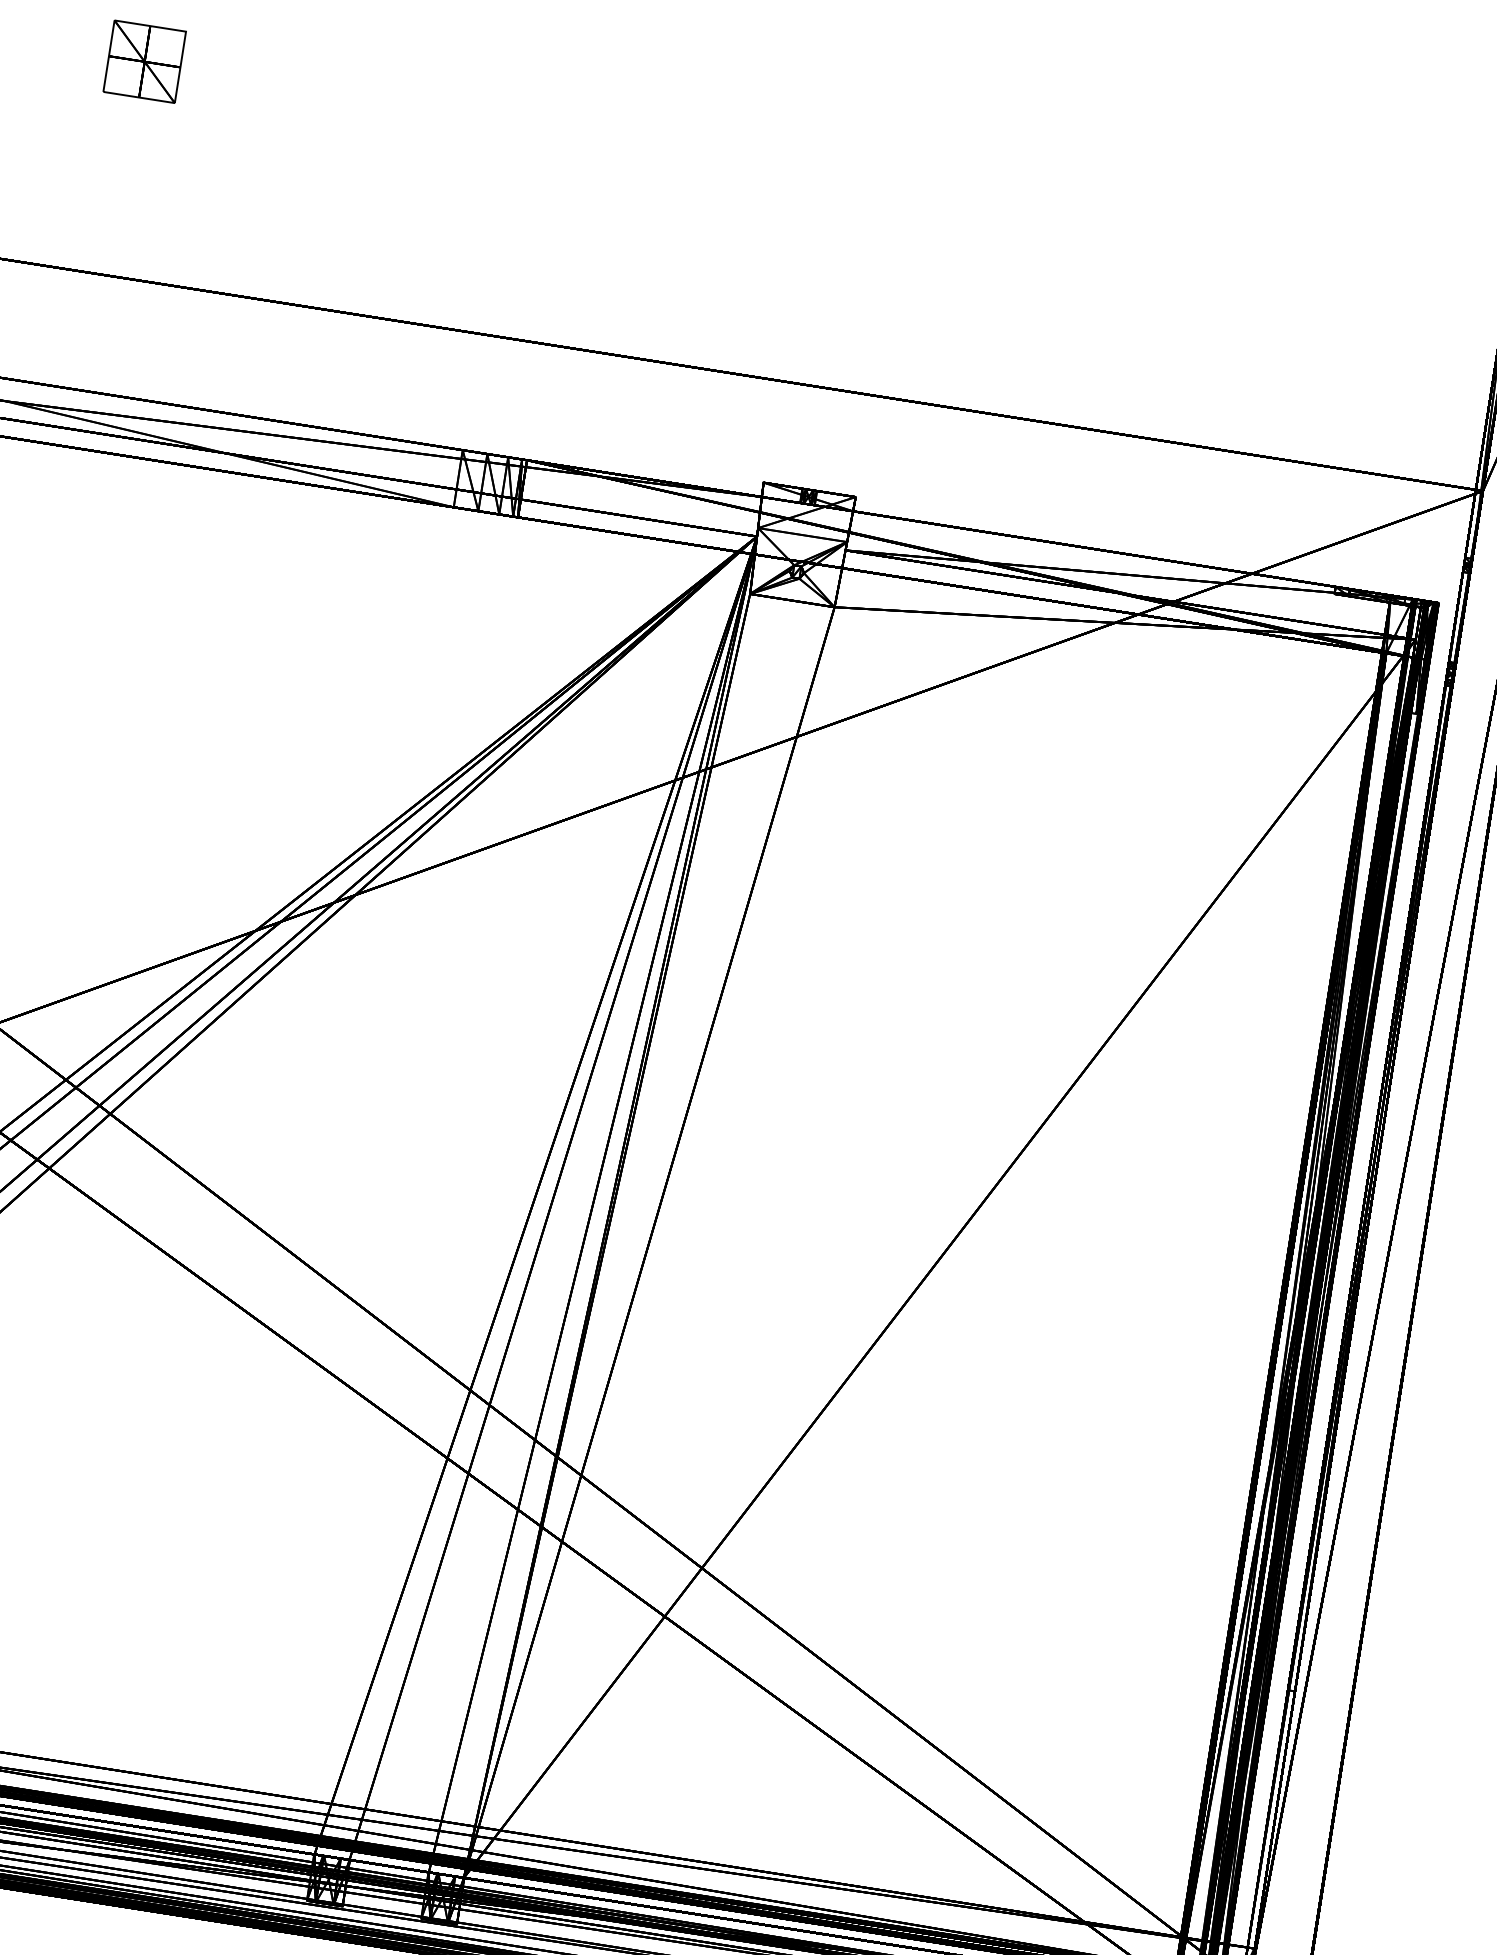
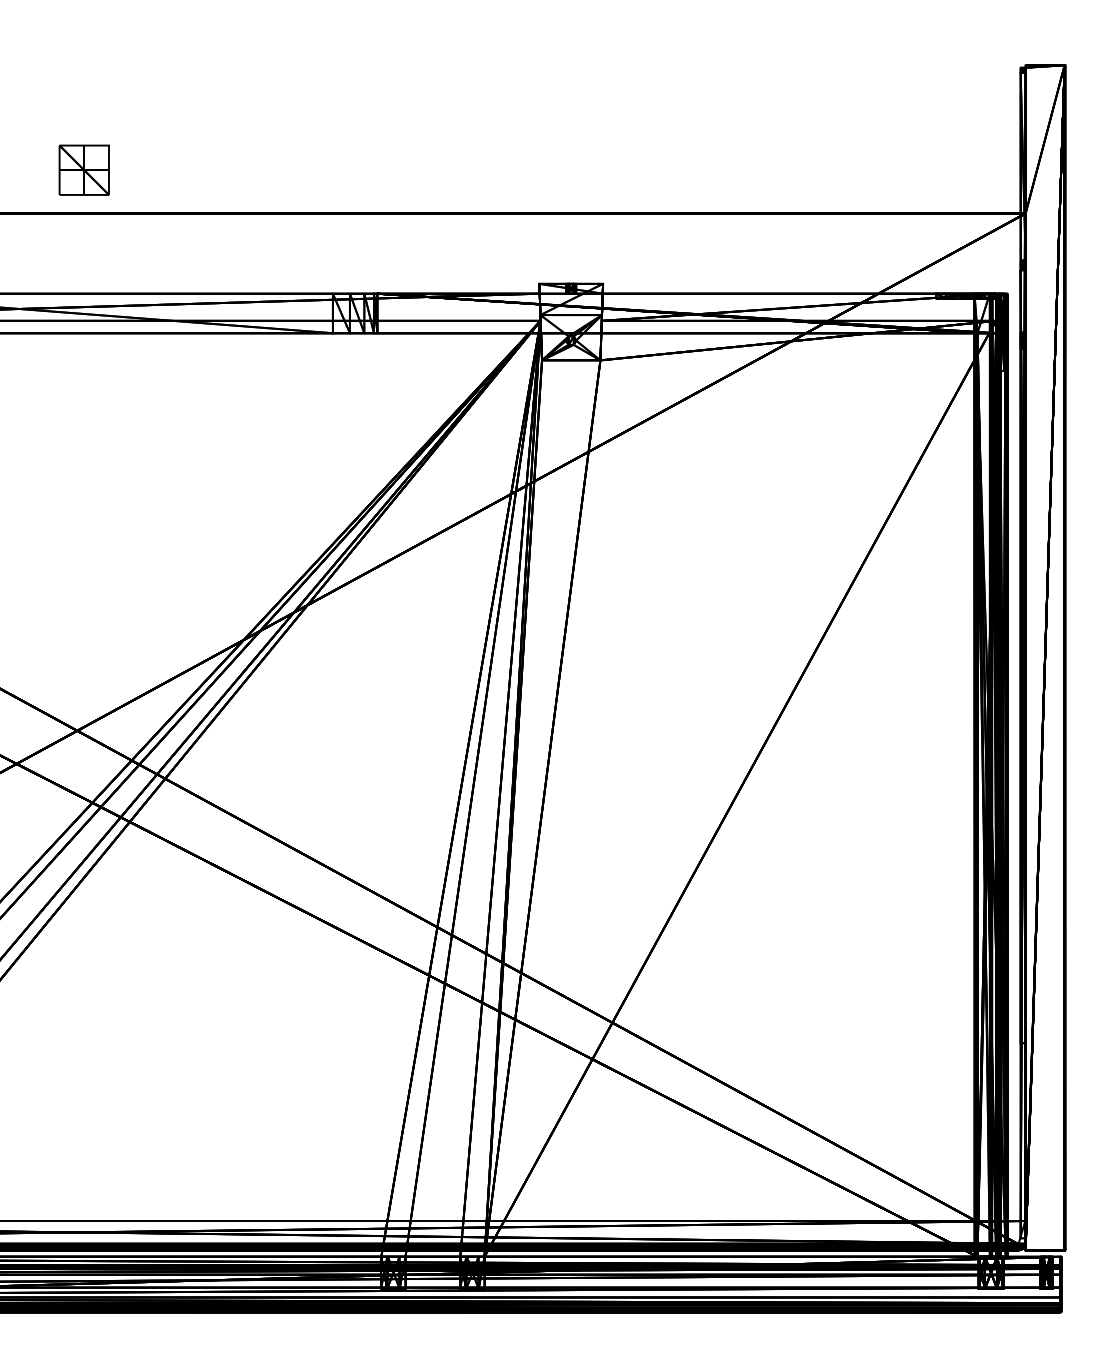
part: (143, 60) -> (83, 169), moved

